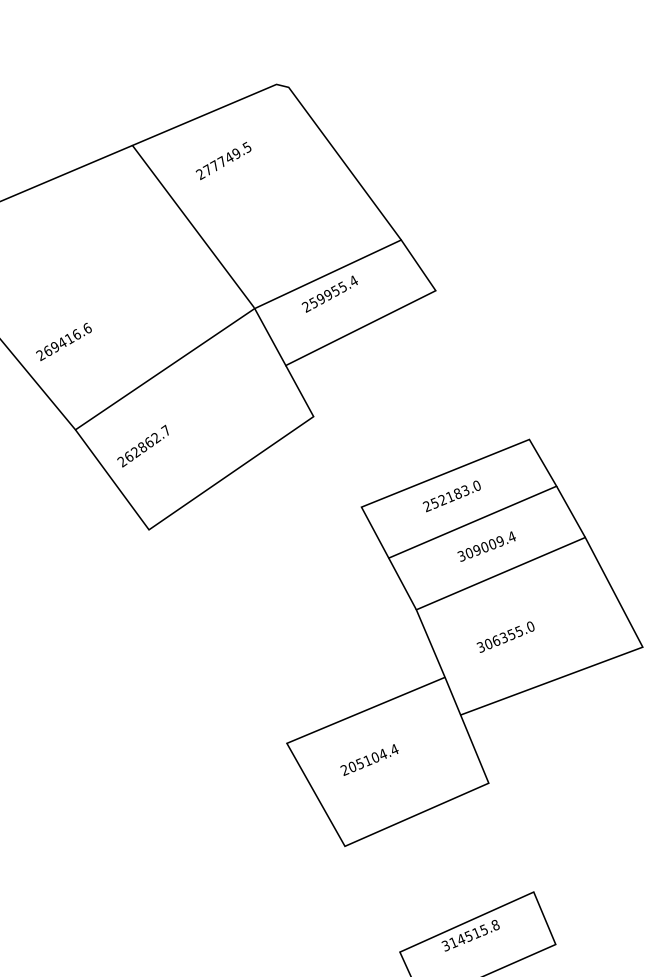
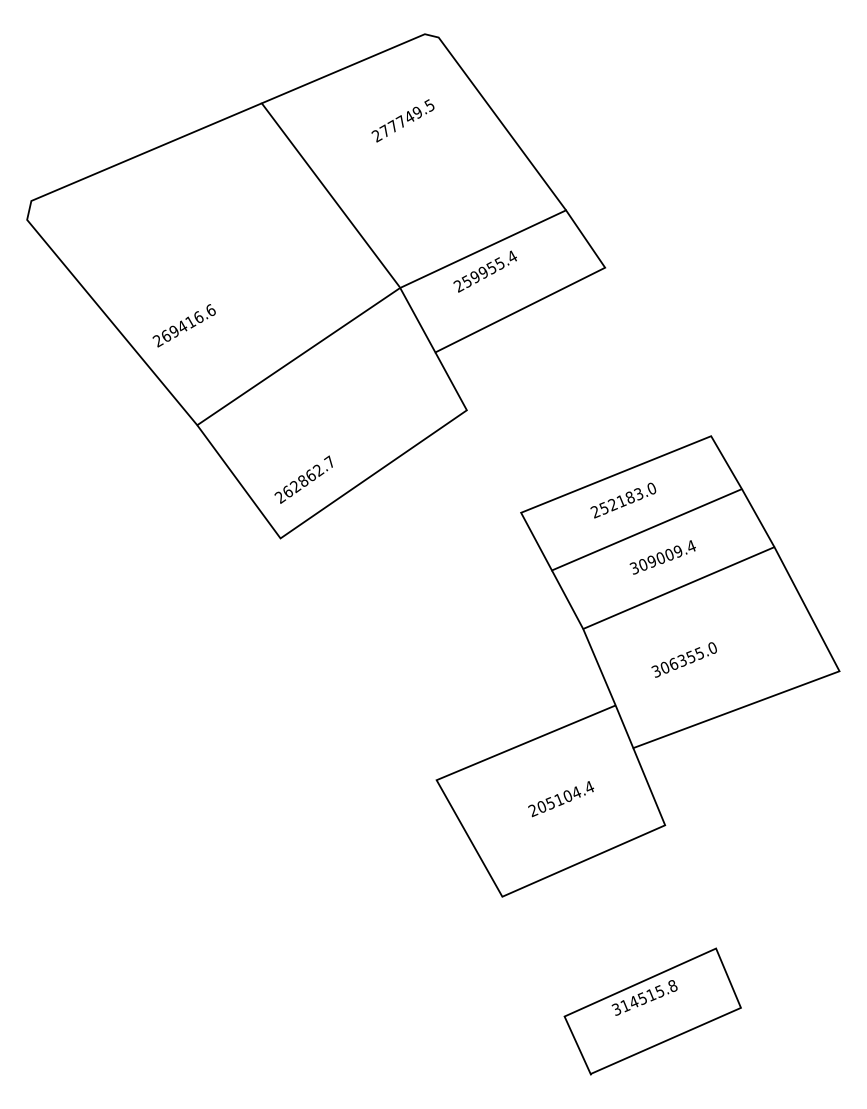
text: (223, 160) -> (402, 120), moved
text: (142, 445) -> (303, 479), moved
text: (369, 760) -> (561, 799), moved

